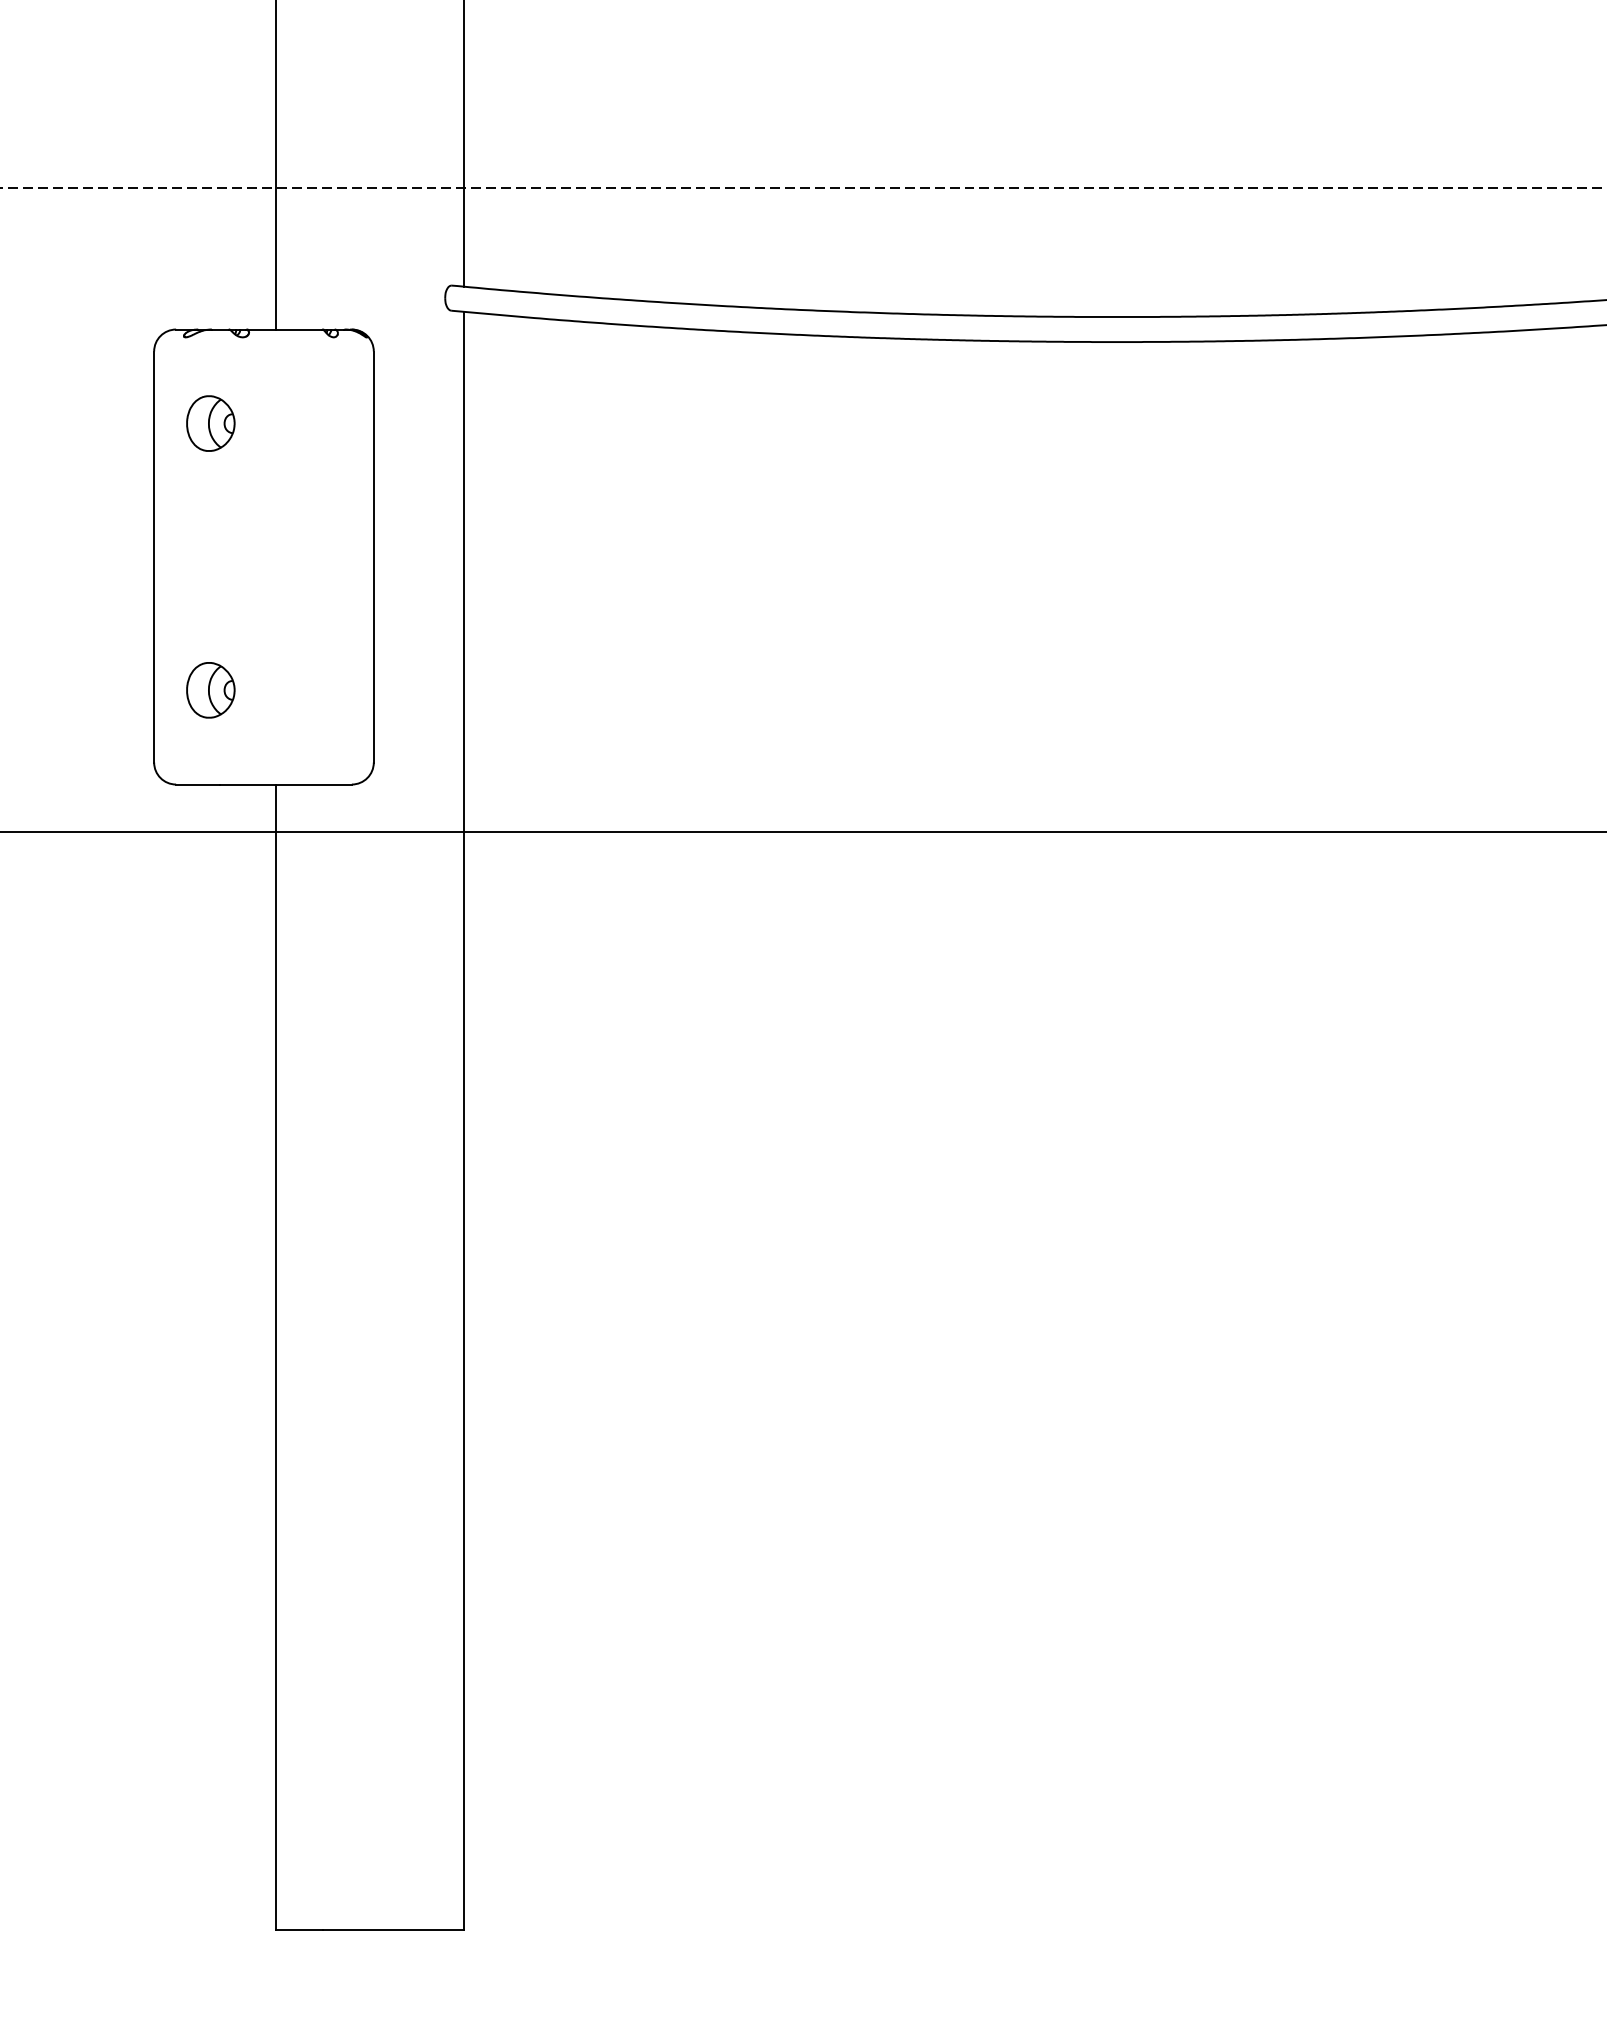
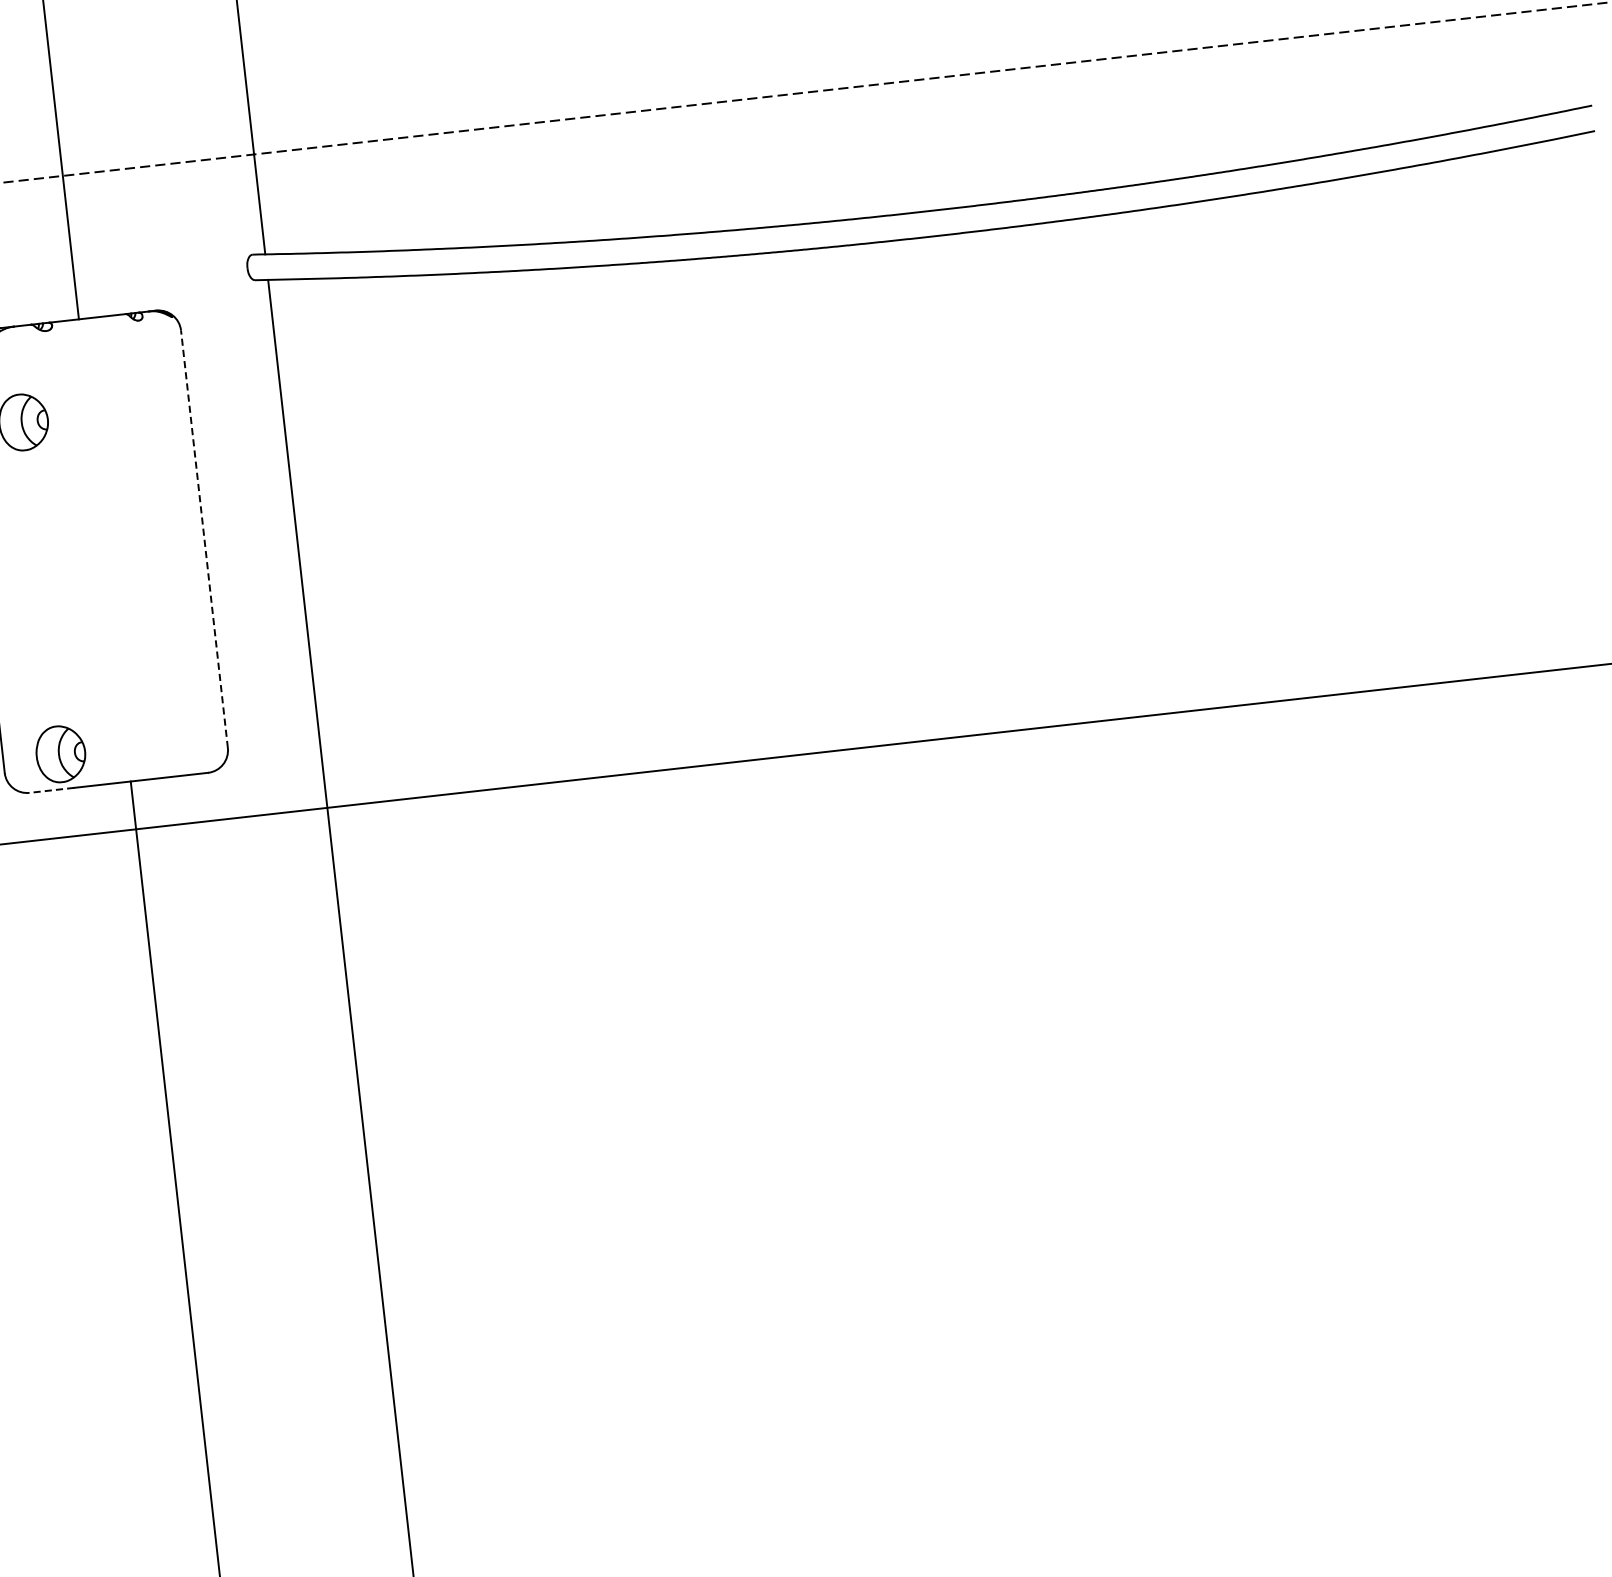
line: (373, 557) -> (204, 539), solid -> dashed
part: (210, 690) -> (60, 754), moved
line: (198, 784) -> (52, 790), solid -> dashed

